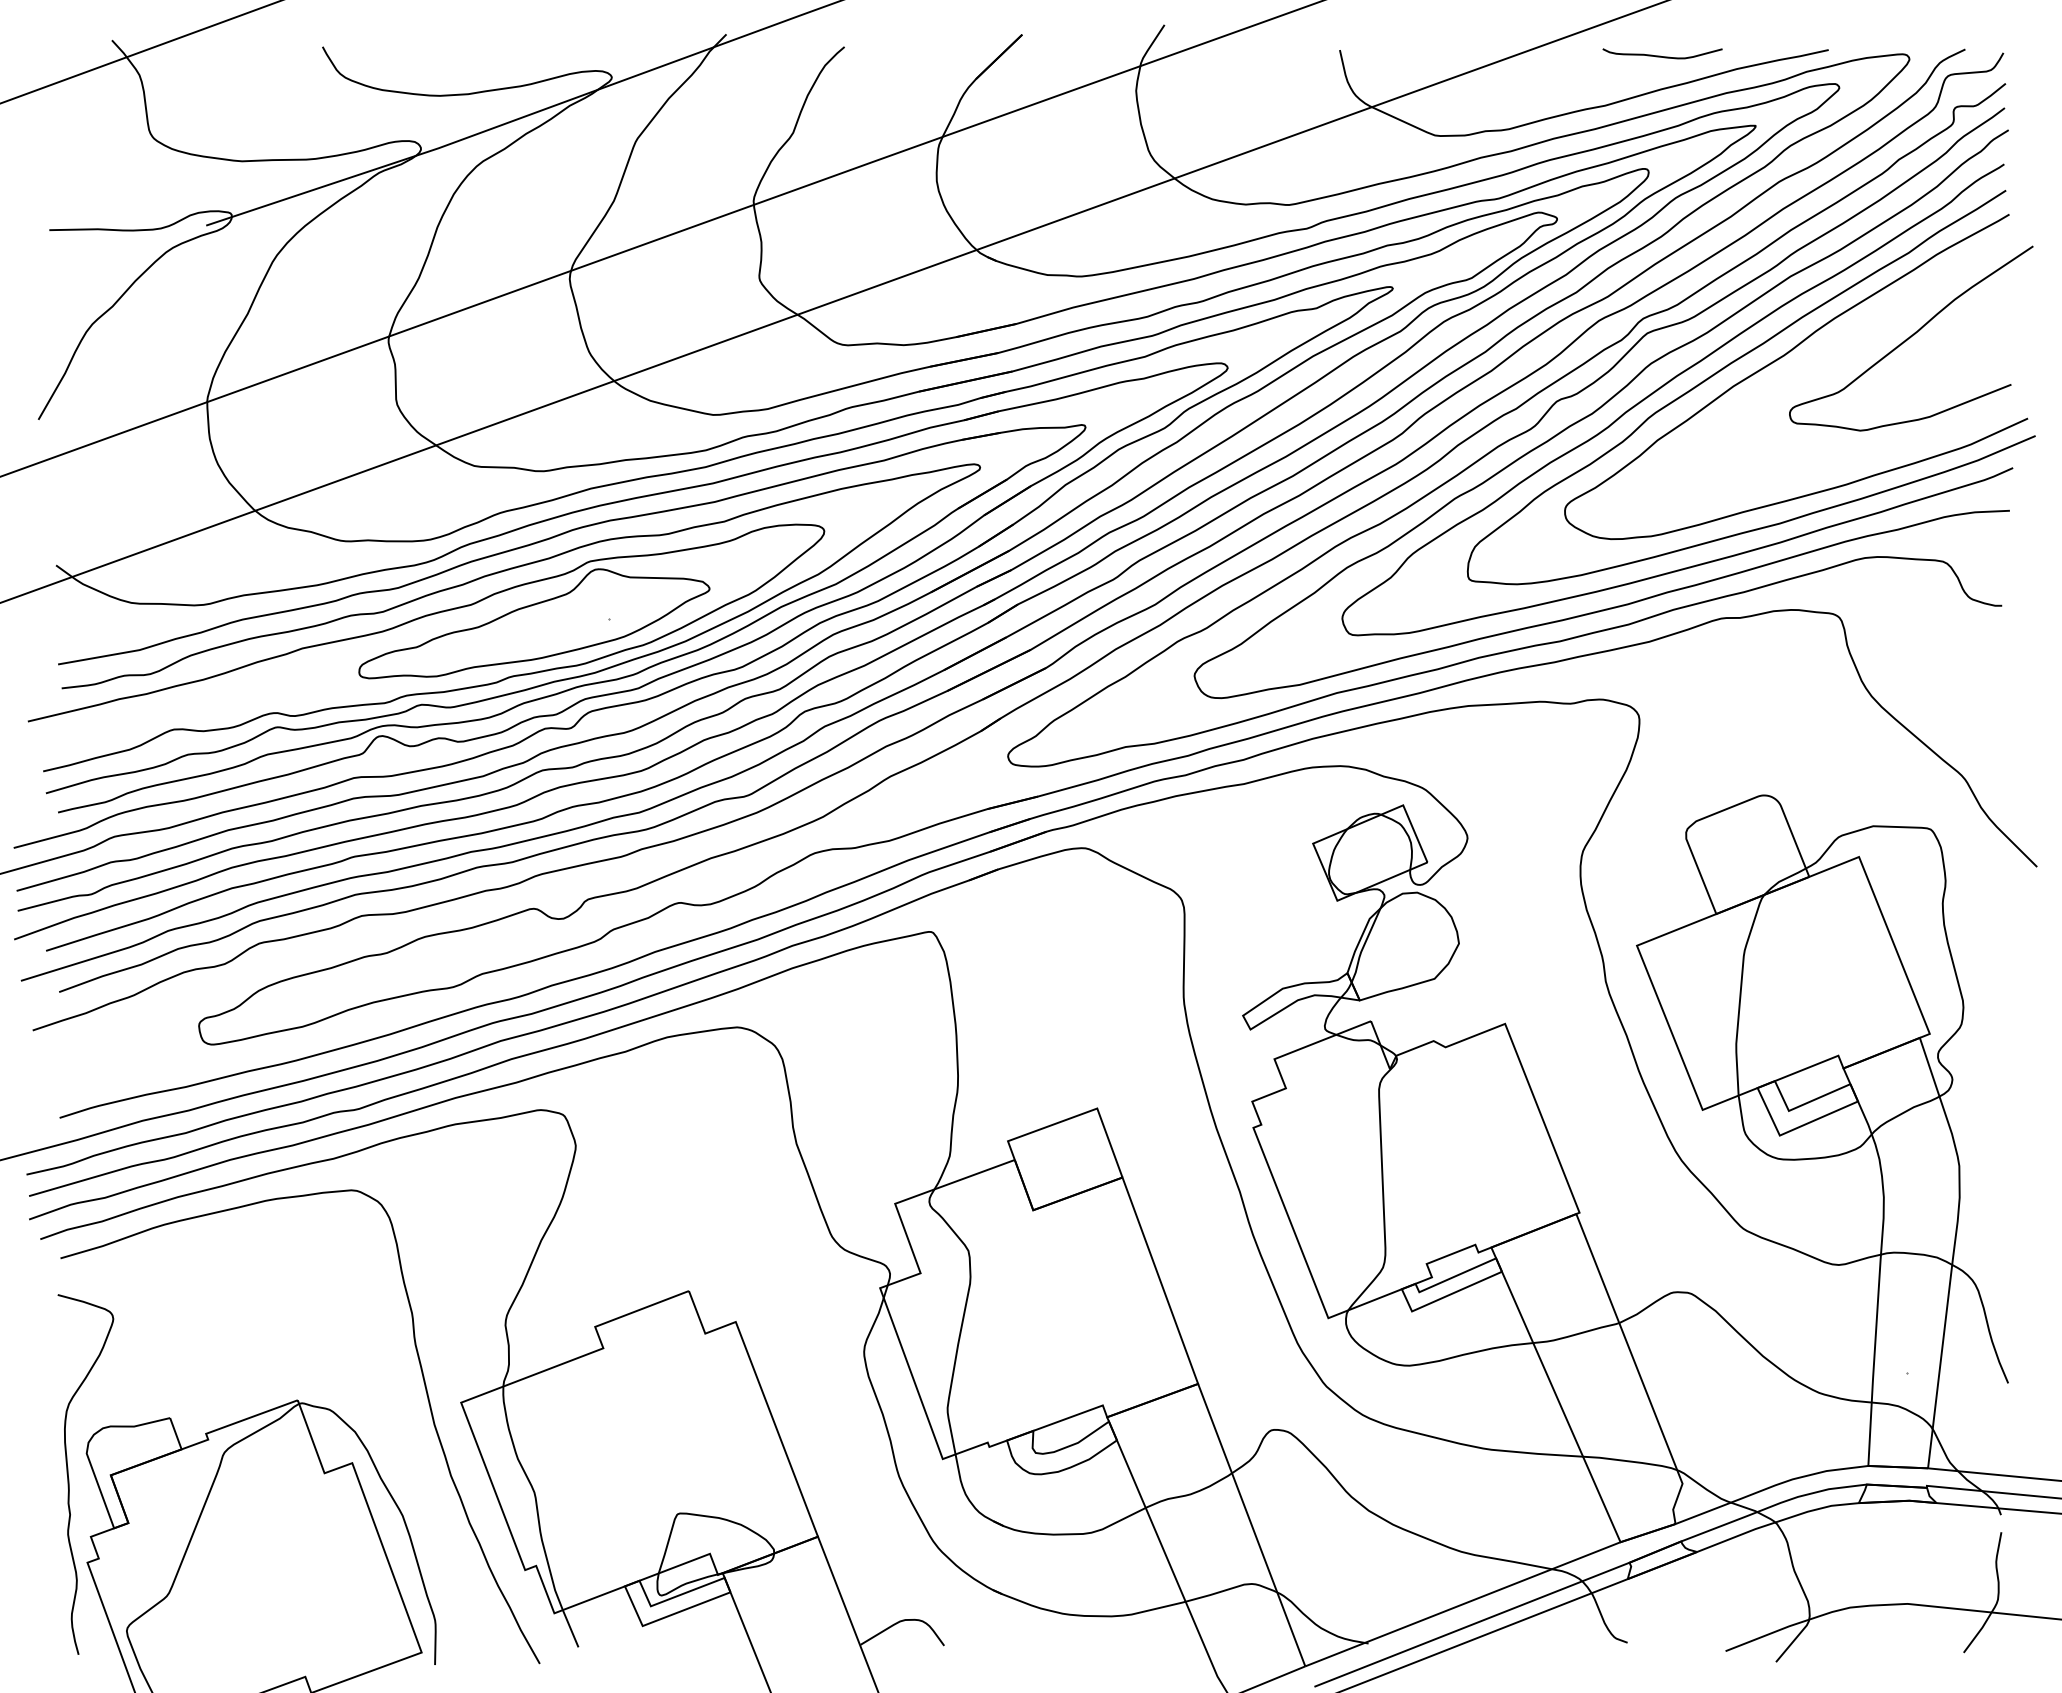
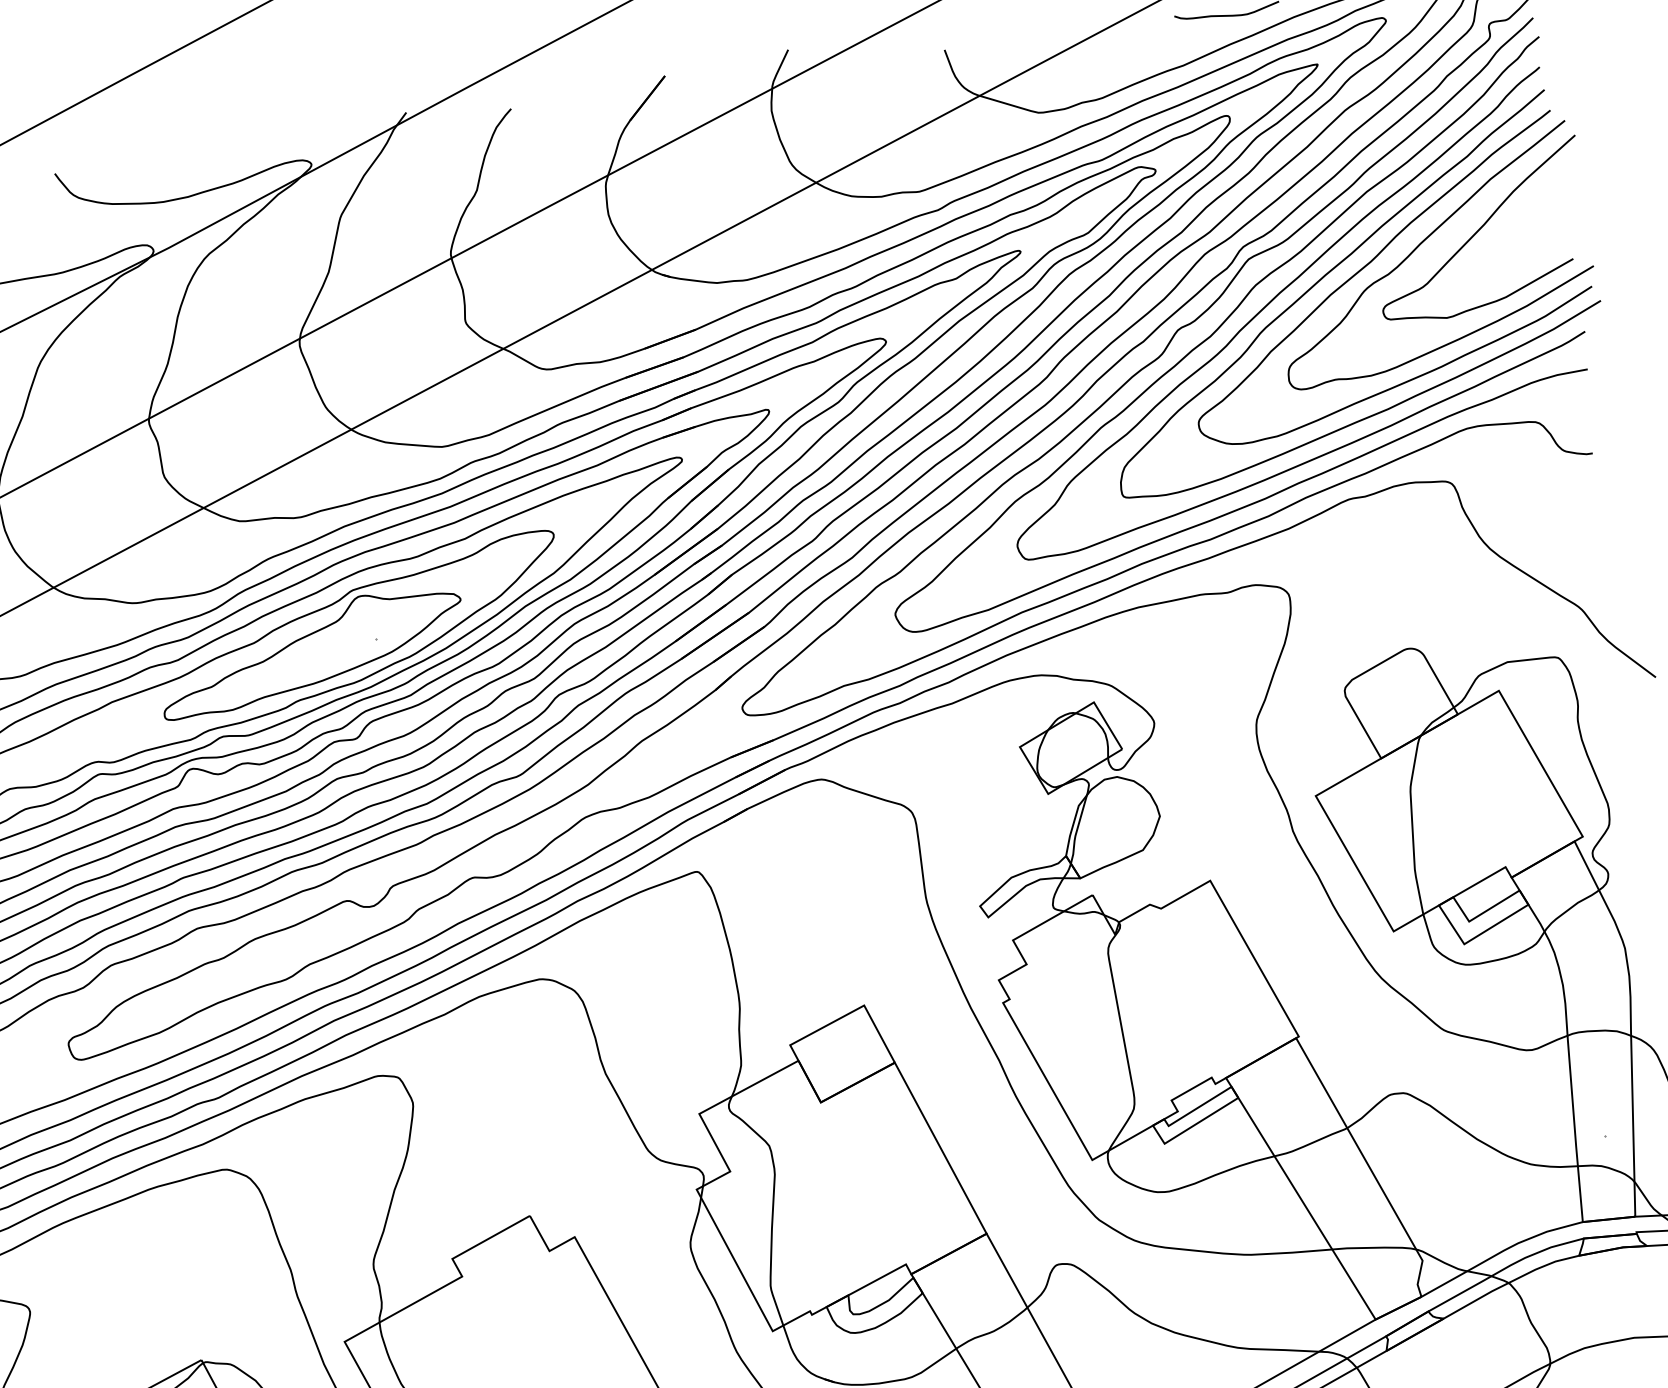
curve: (1844, 343) -> (1422, 243), added

